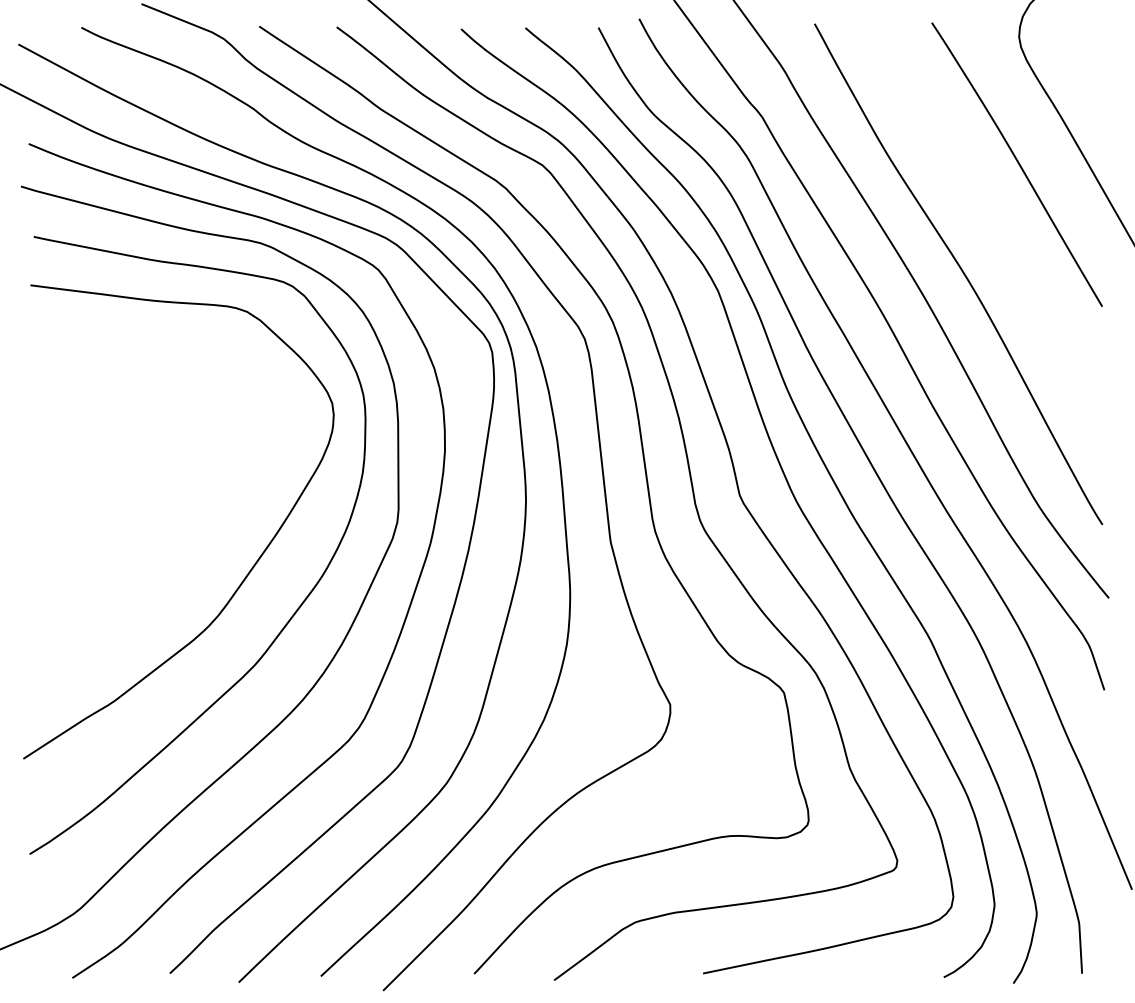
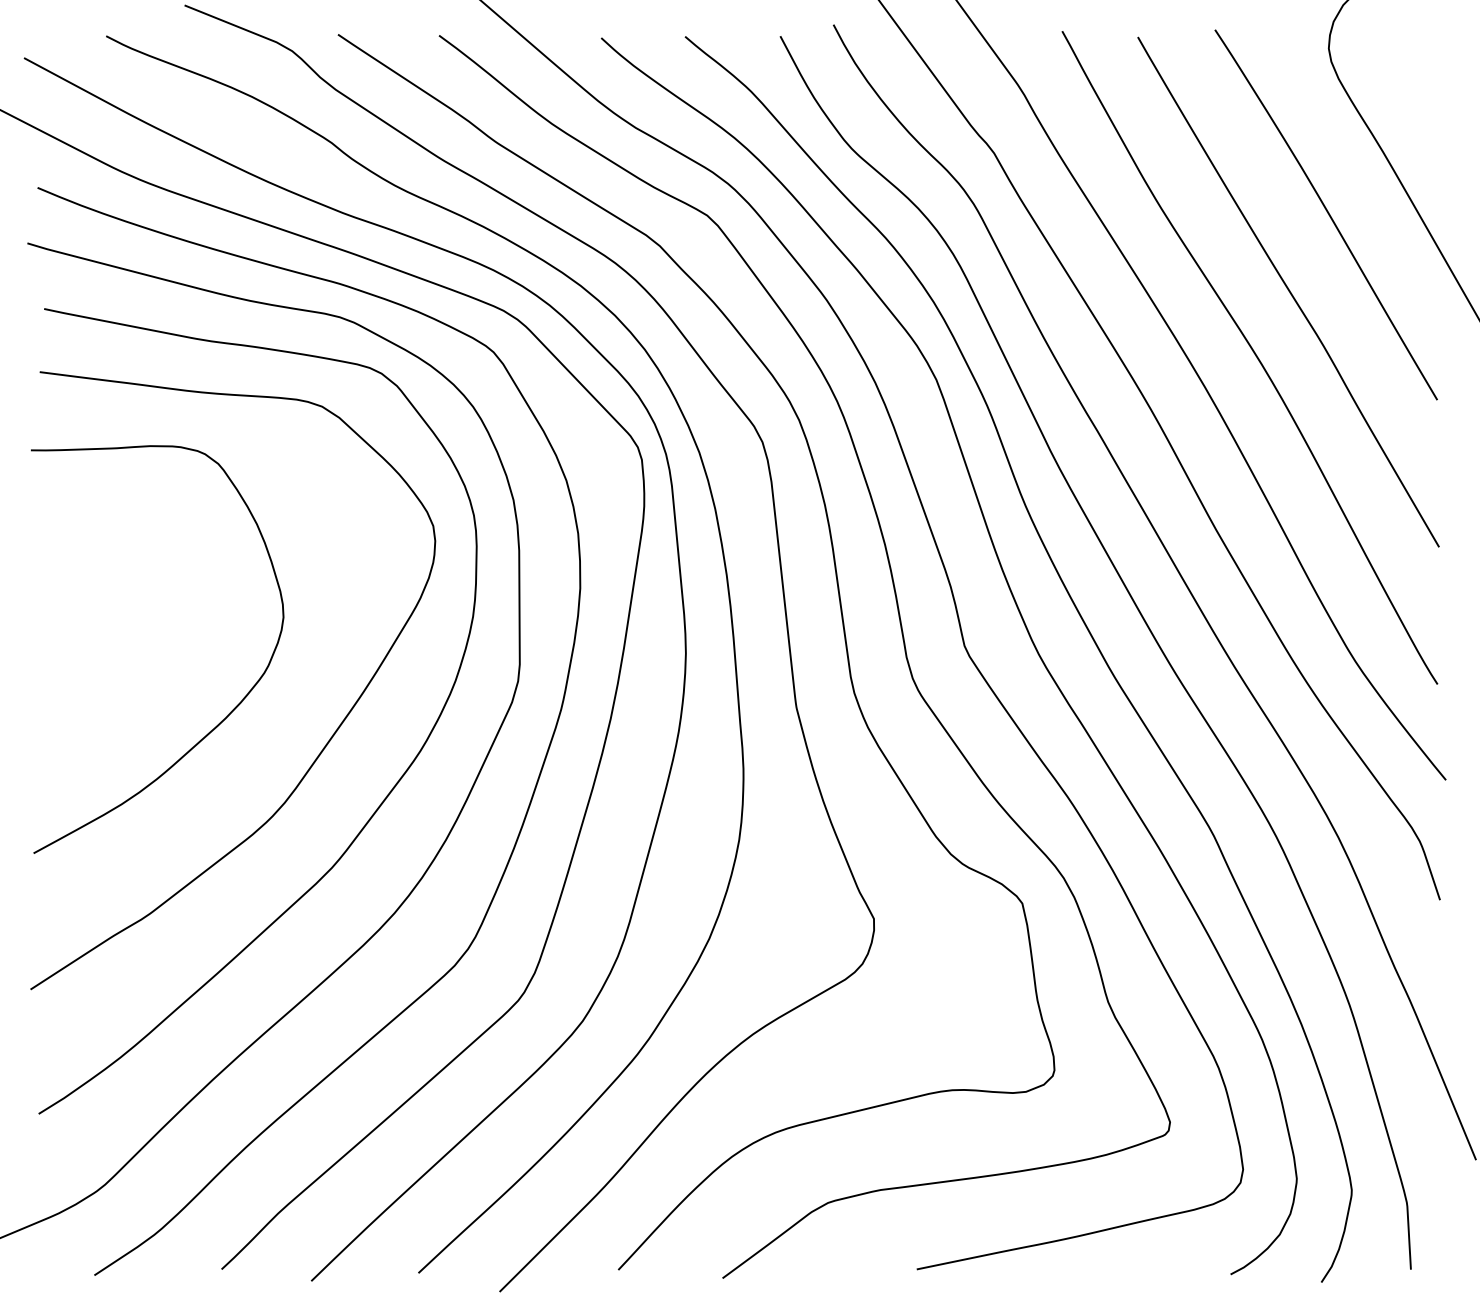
curve: (988, 223) -> (1288, 291), added
curve: (175, 547) -> (228, 713), added

